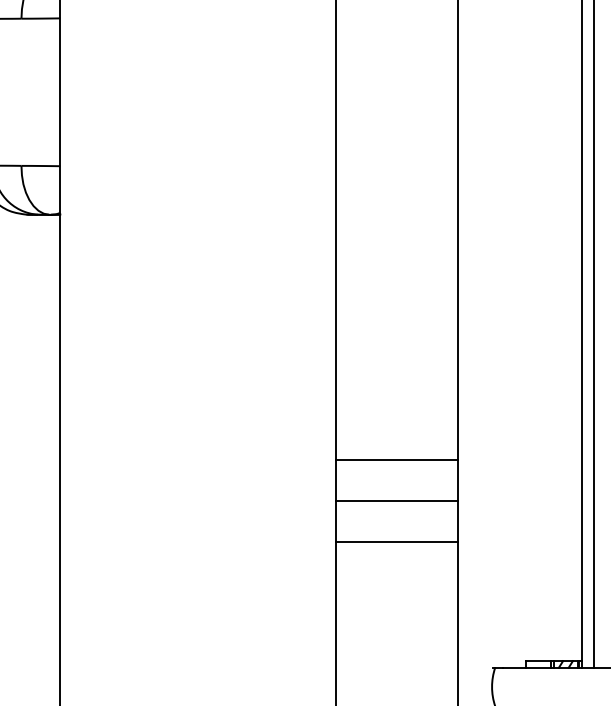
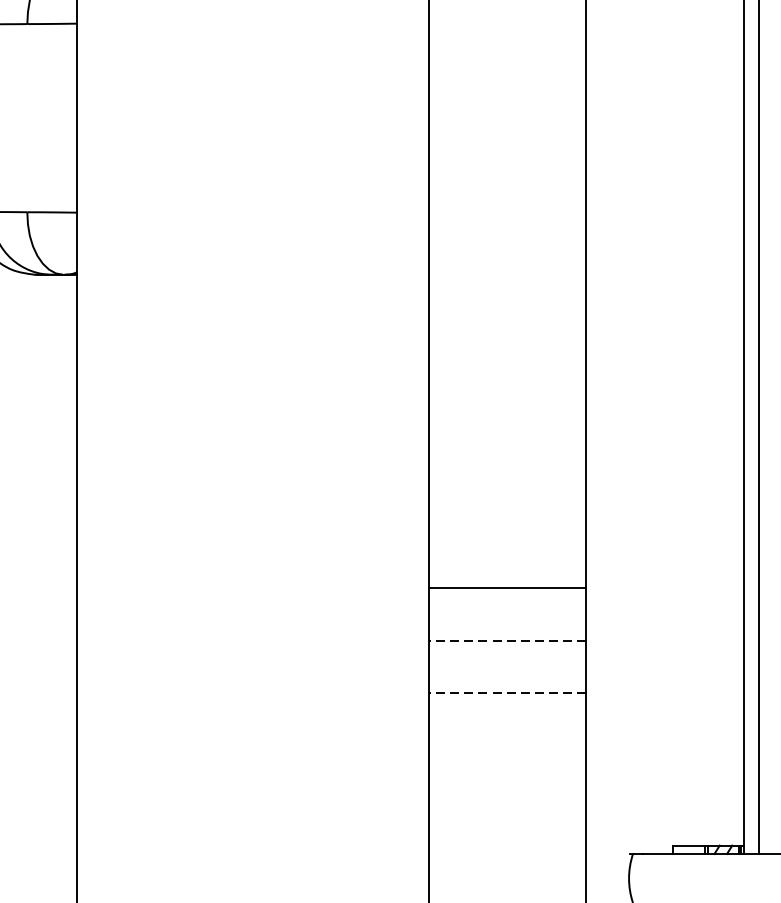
line: (396, 500) -> (506, 640), solid -> dashed
line: (396, 541) -> (506, 692), solid -> dashed

